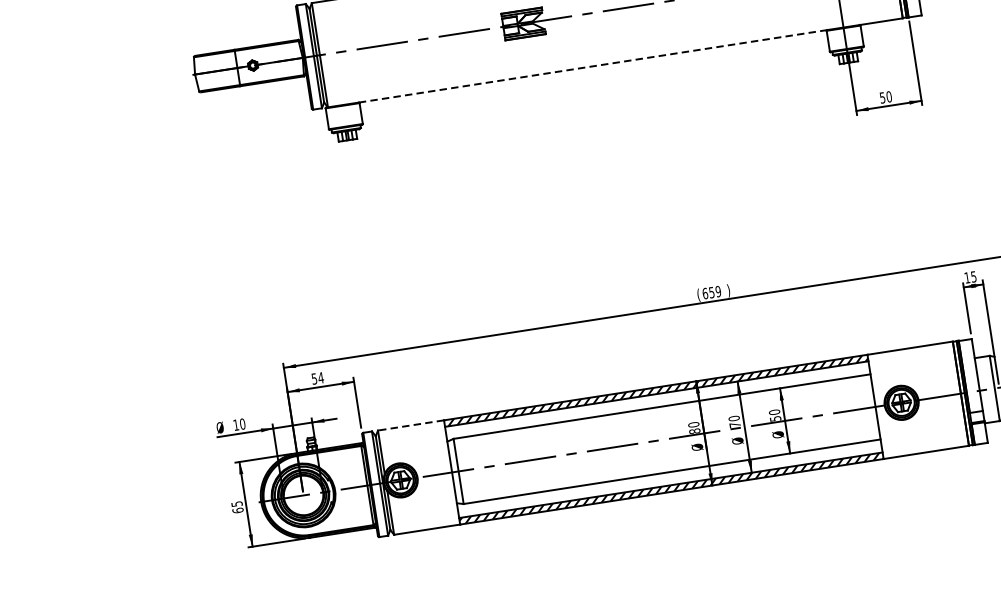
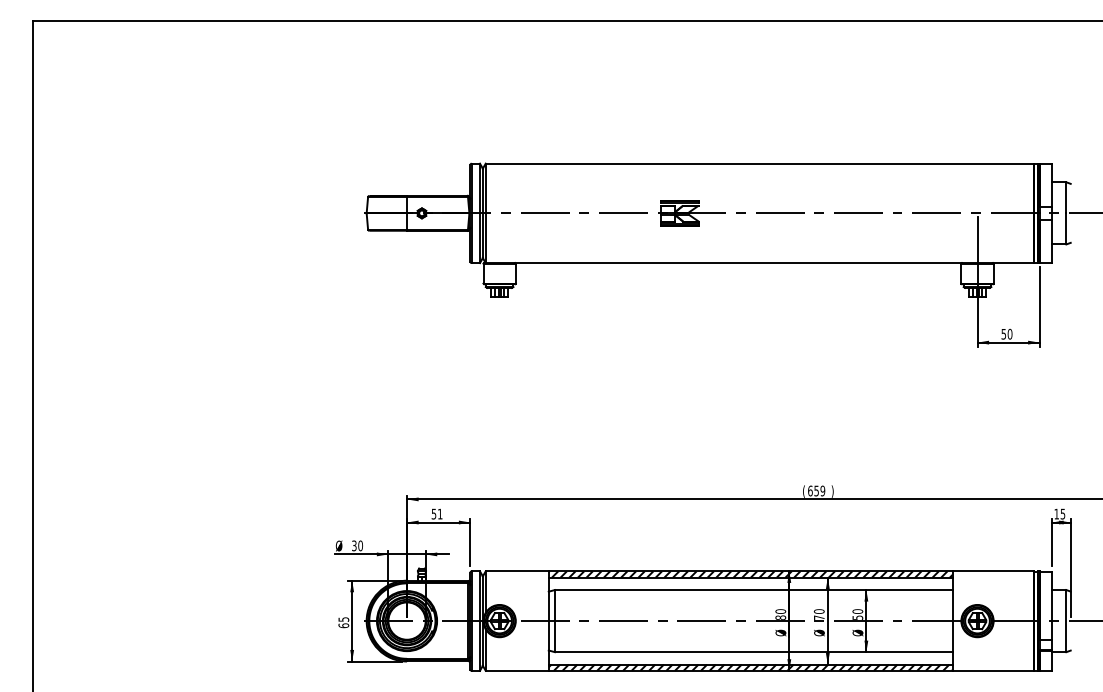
line: (594, 66) -> (739, 263), dashed -> solid
text: (320, 377) -> (439, 513), 54 -> 51
text: (236, 424) -> (354, 545), 10 -> 30
line: (410, 425) -> (516, 571), dashed -> solid

